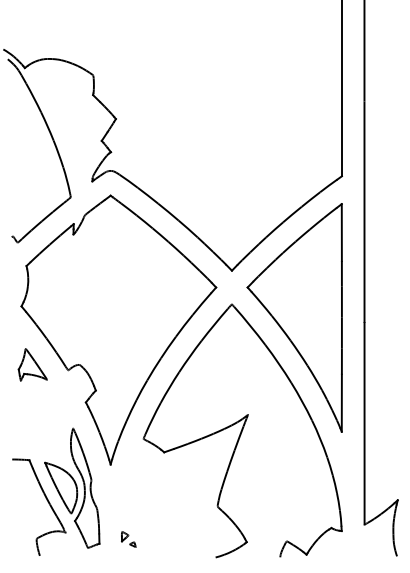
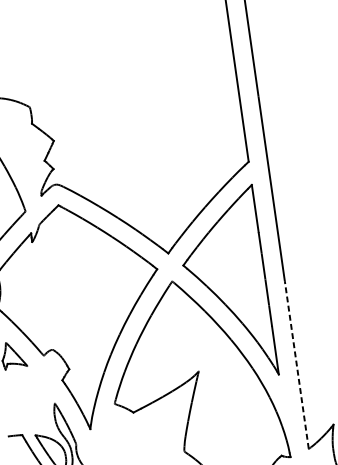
line: (364, 423) -> (296, 364), solid -> dashed

